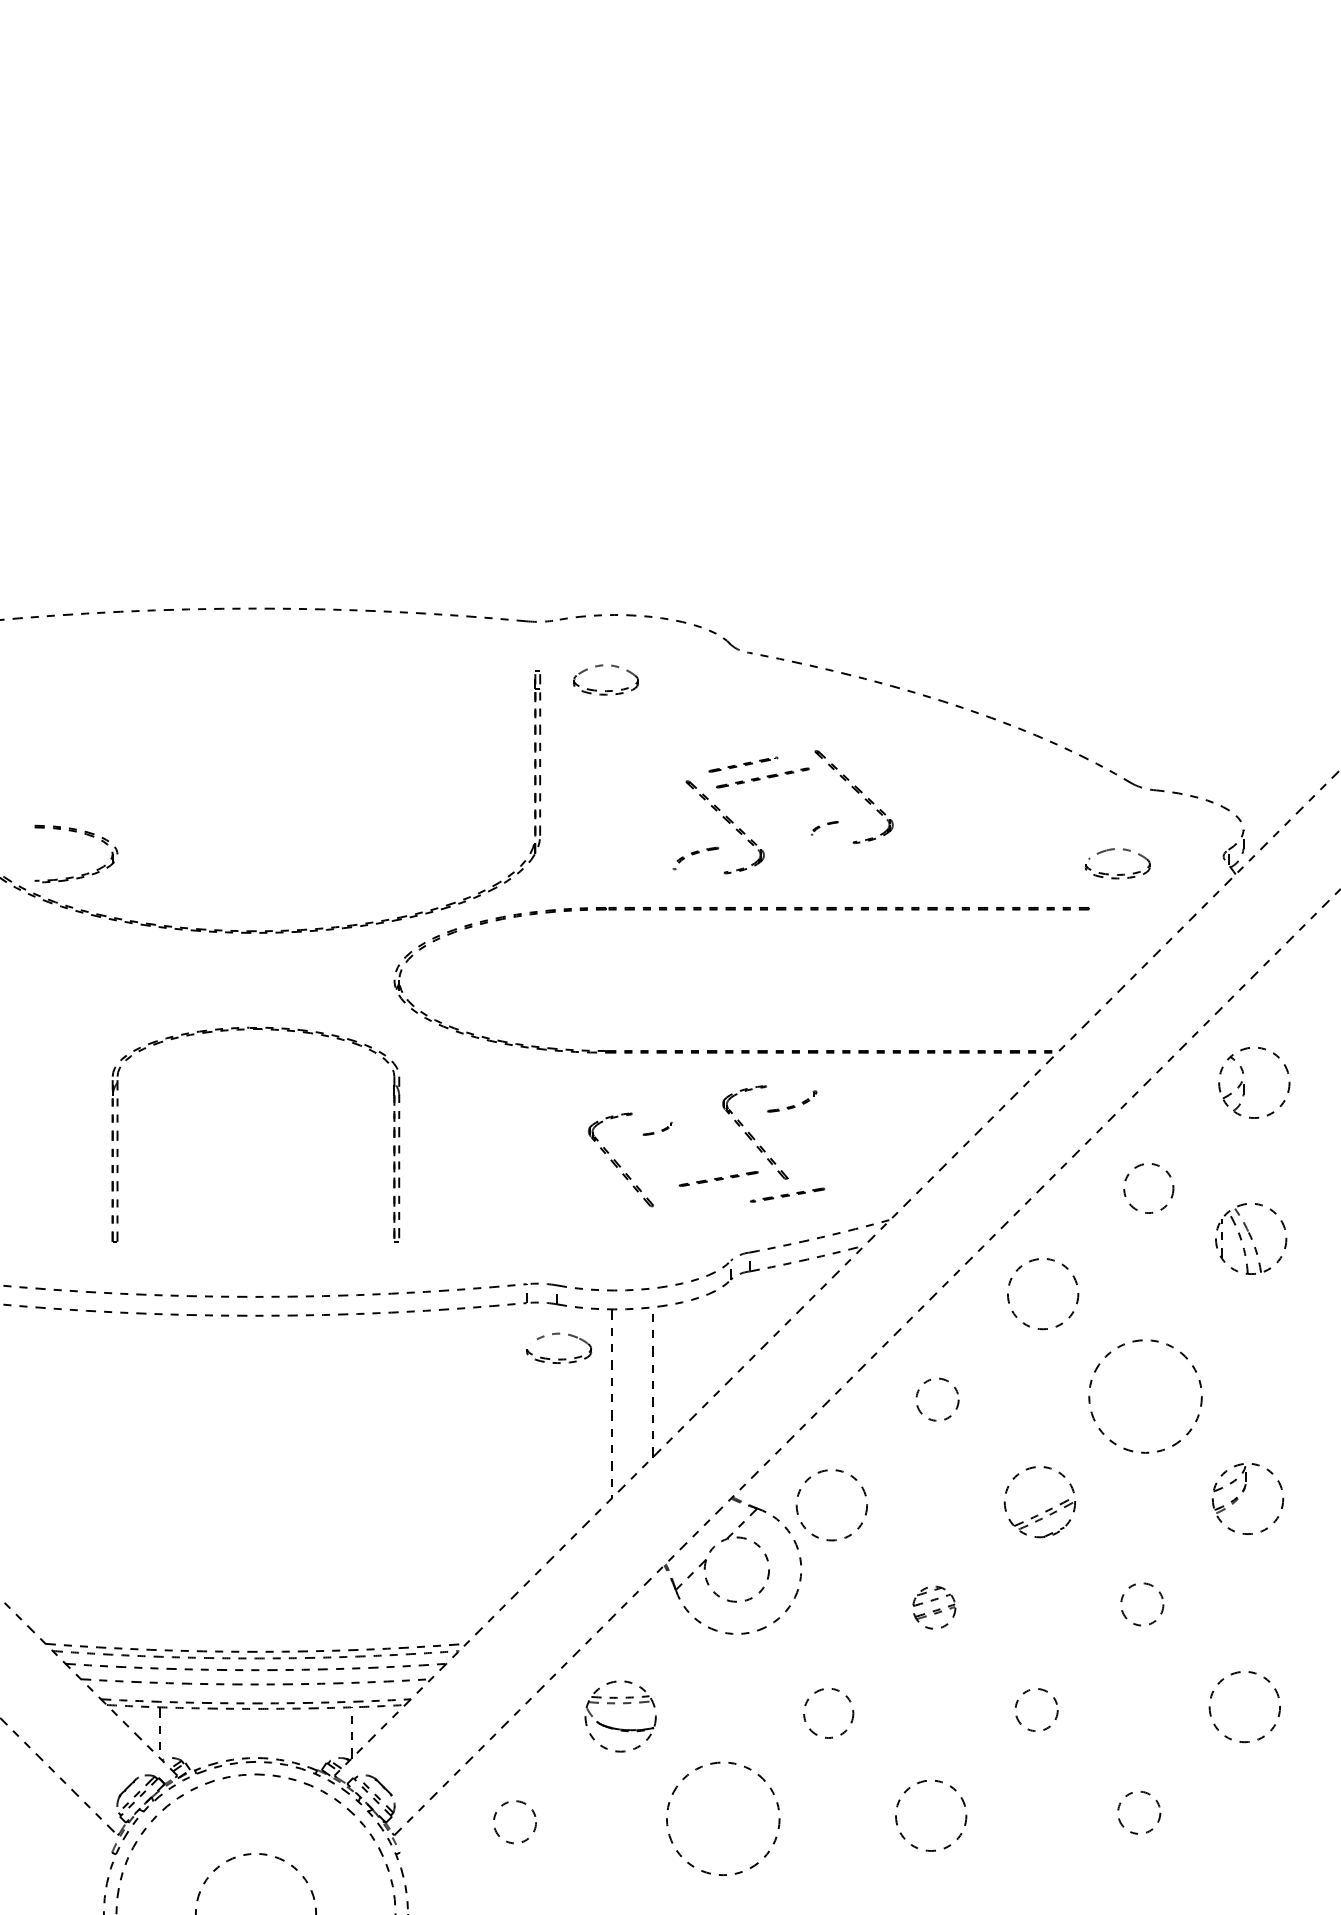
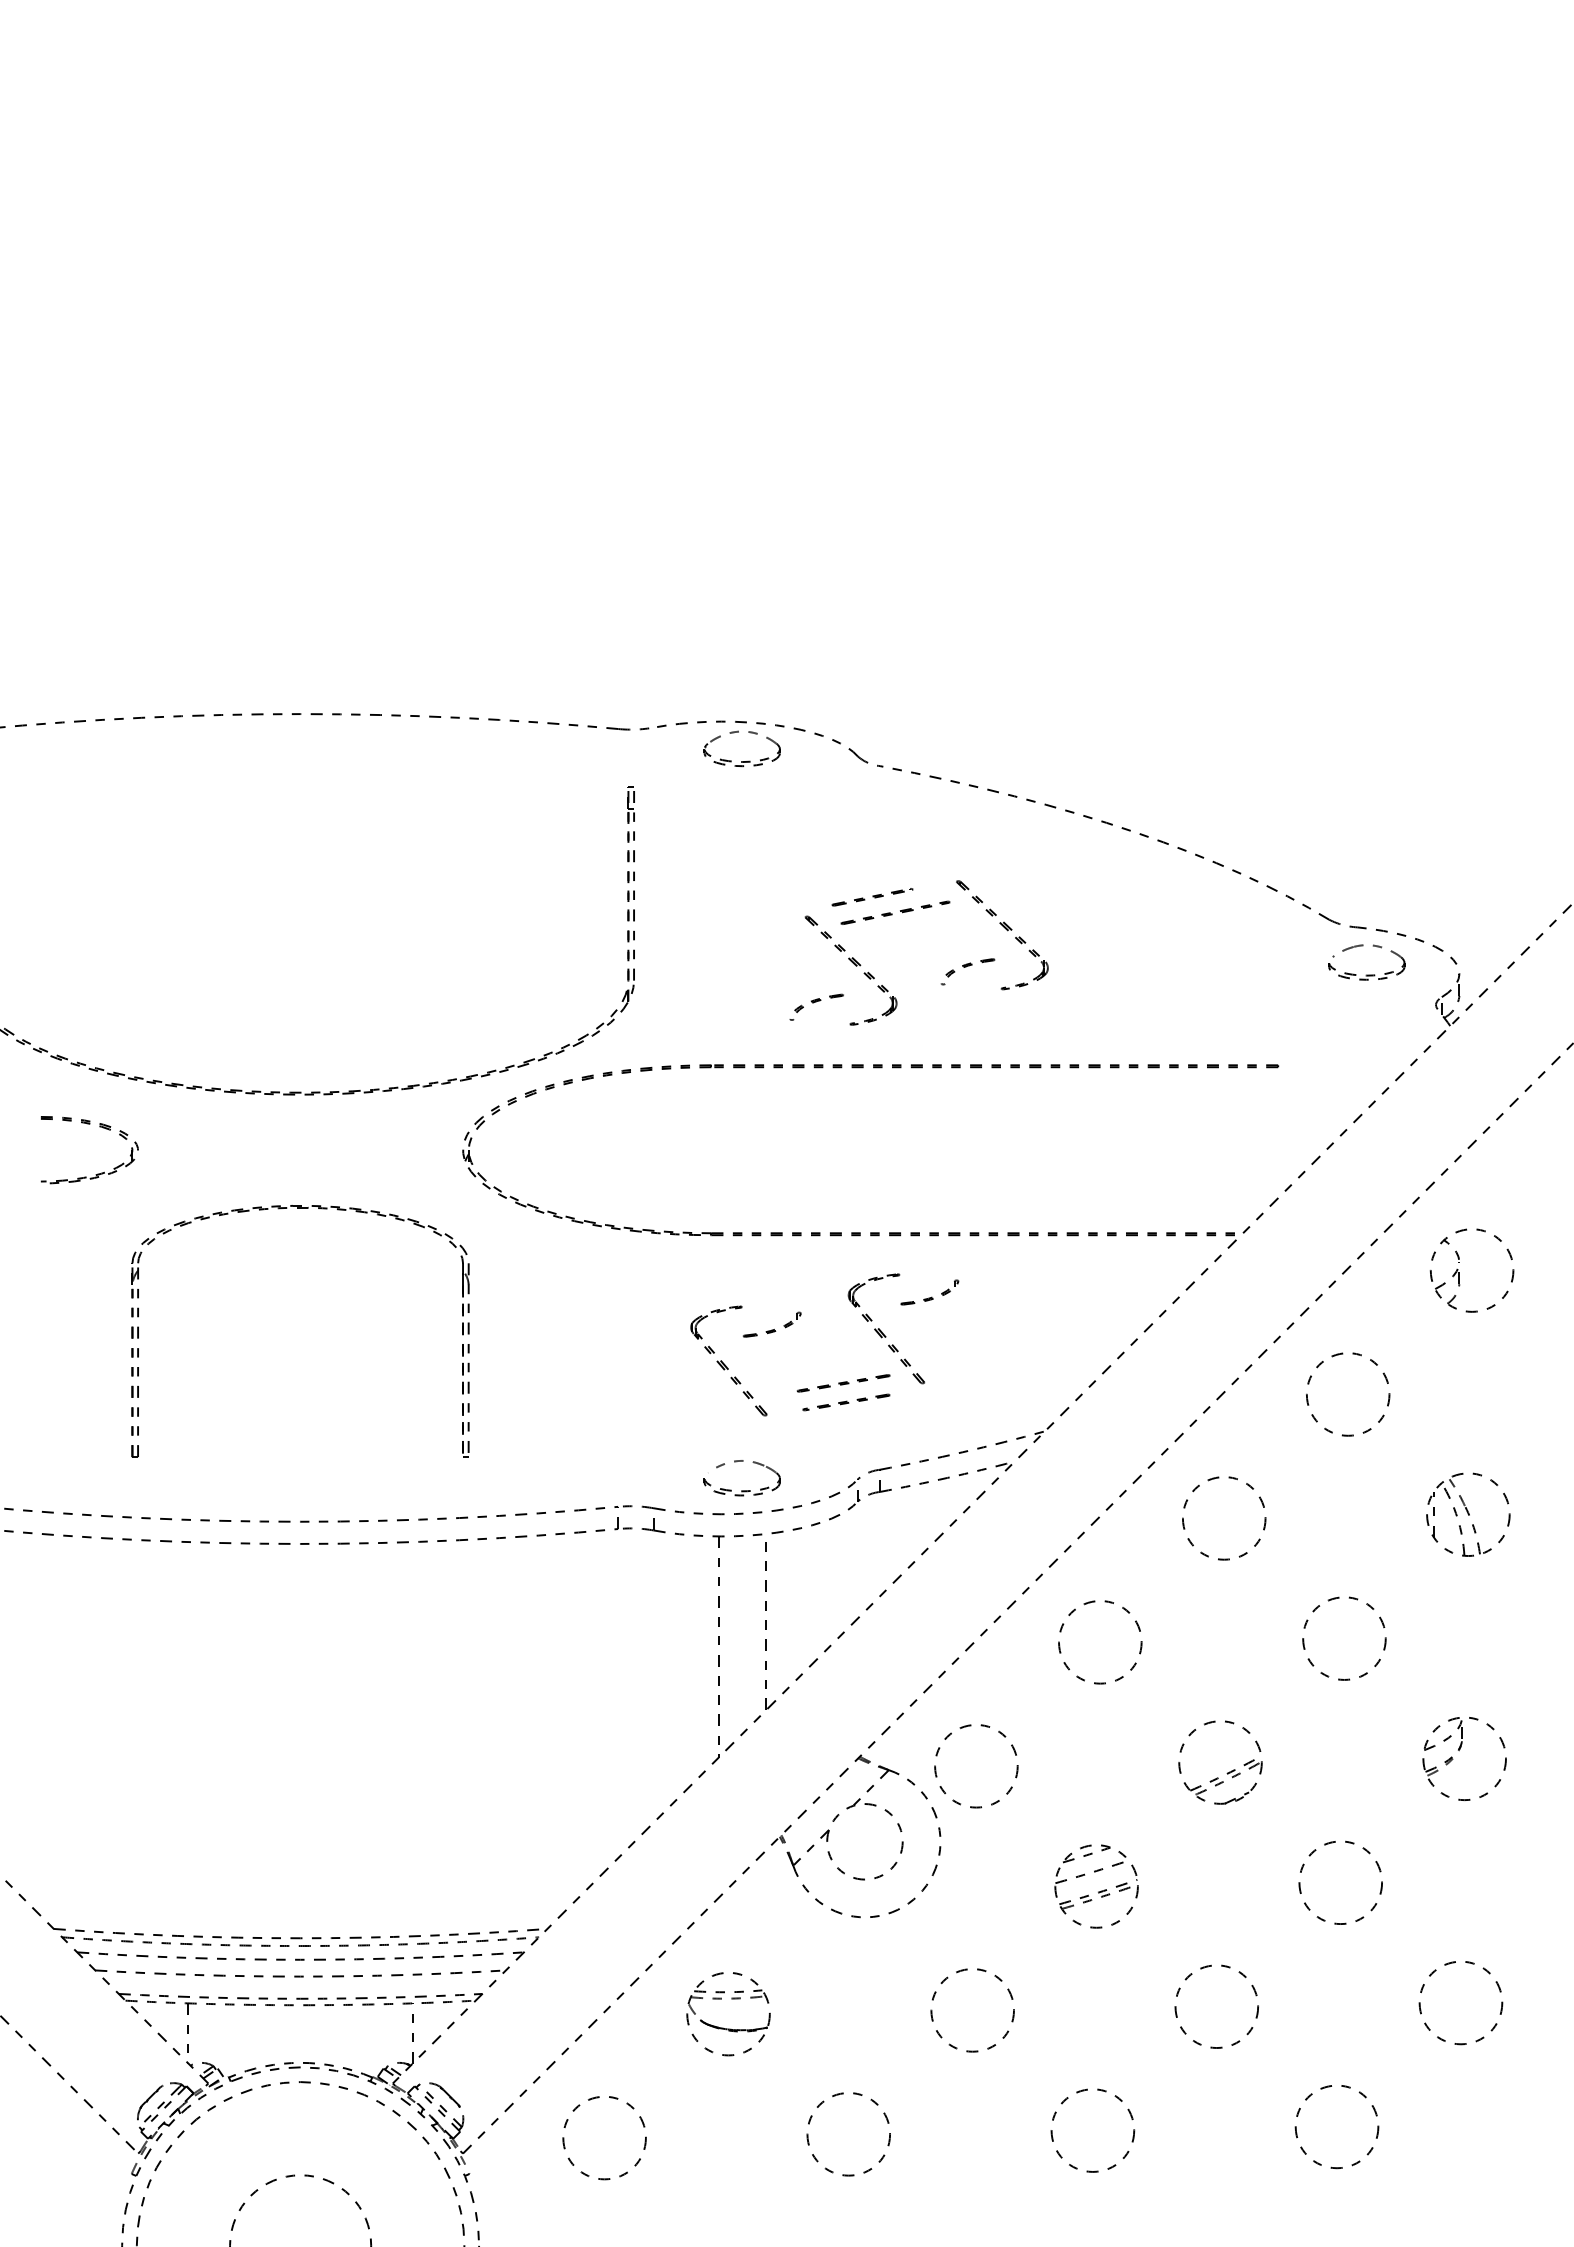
part: (605, 690) -> (741, 761), moved
part: (824, 827) -> (967, 971), size x1.67
part: (82, 873) -> (97, 1173), moved
part: (1117, 873) -> (1366, 974), moved
part: (657, 1128) -> (771, 1324), size x1.67
circle: (1149, 1188) -> (1348, 1394), size x1.43
part: (787, 1195) -> (846, 1402), moved
part: (1251, 1238) -> (1468, 1514), moved
part: (558, 1358) -> (741, 1490), moved
circle: (1145, 1396) -> (1344, 1638), size x0.62
circle: (937, 1399) -> (1100, 1642), size x1.67
circle: (1142, 1604) -> (1340, 1882), size x1.67
part: (934, 1607) -> (1096, 1886), size x1.67
circle: (1036, 1709) -> (1216, 2006), size x1.67
circle: (828, 1713) -> (972, 2010), size x1.43
circle: (1138, 1813) -> (1336, 2127), size x1.67
circle: (722, 1819) -> (848, 2134), size x0.62
circle: (514, 1822) -> (604, 2138), size x1.67

